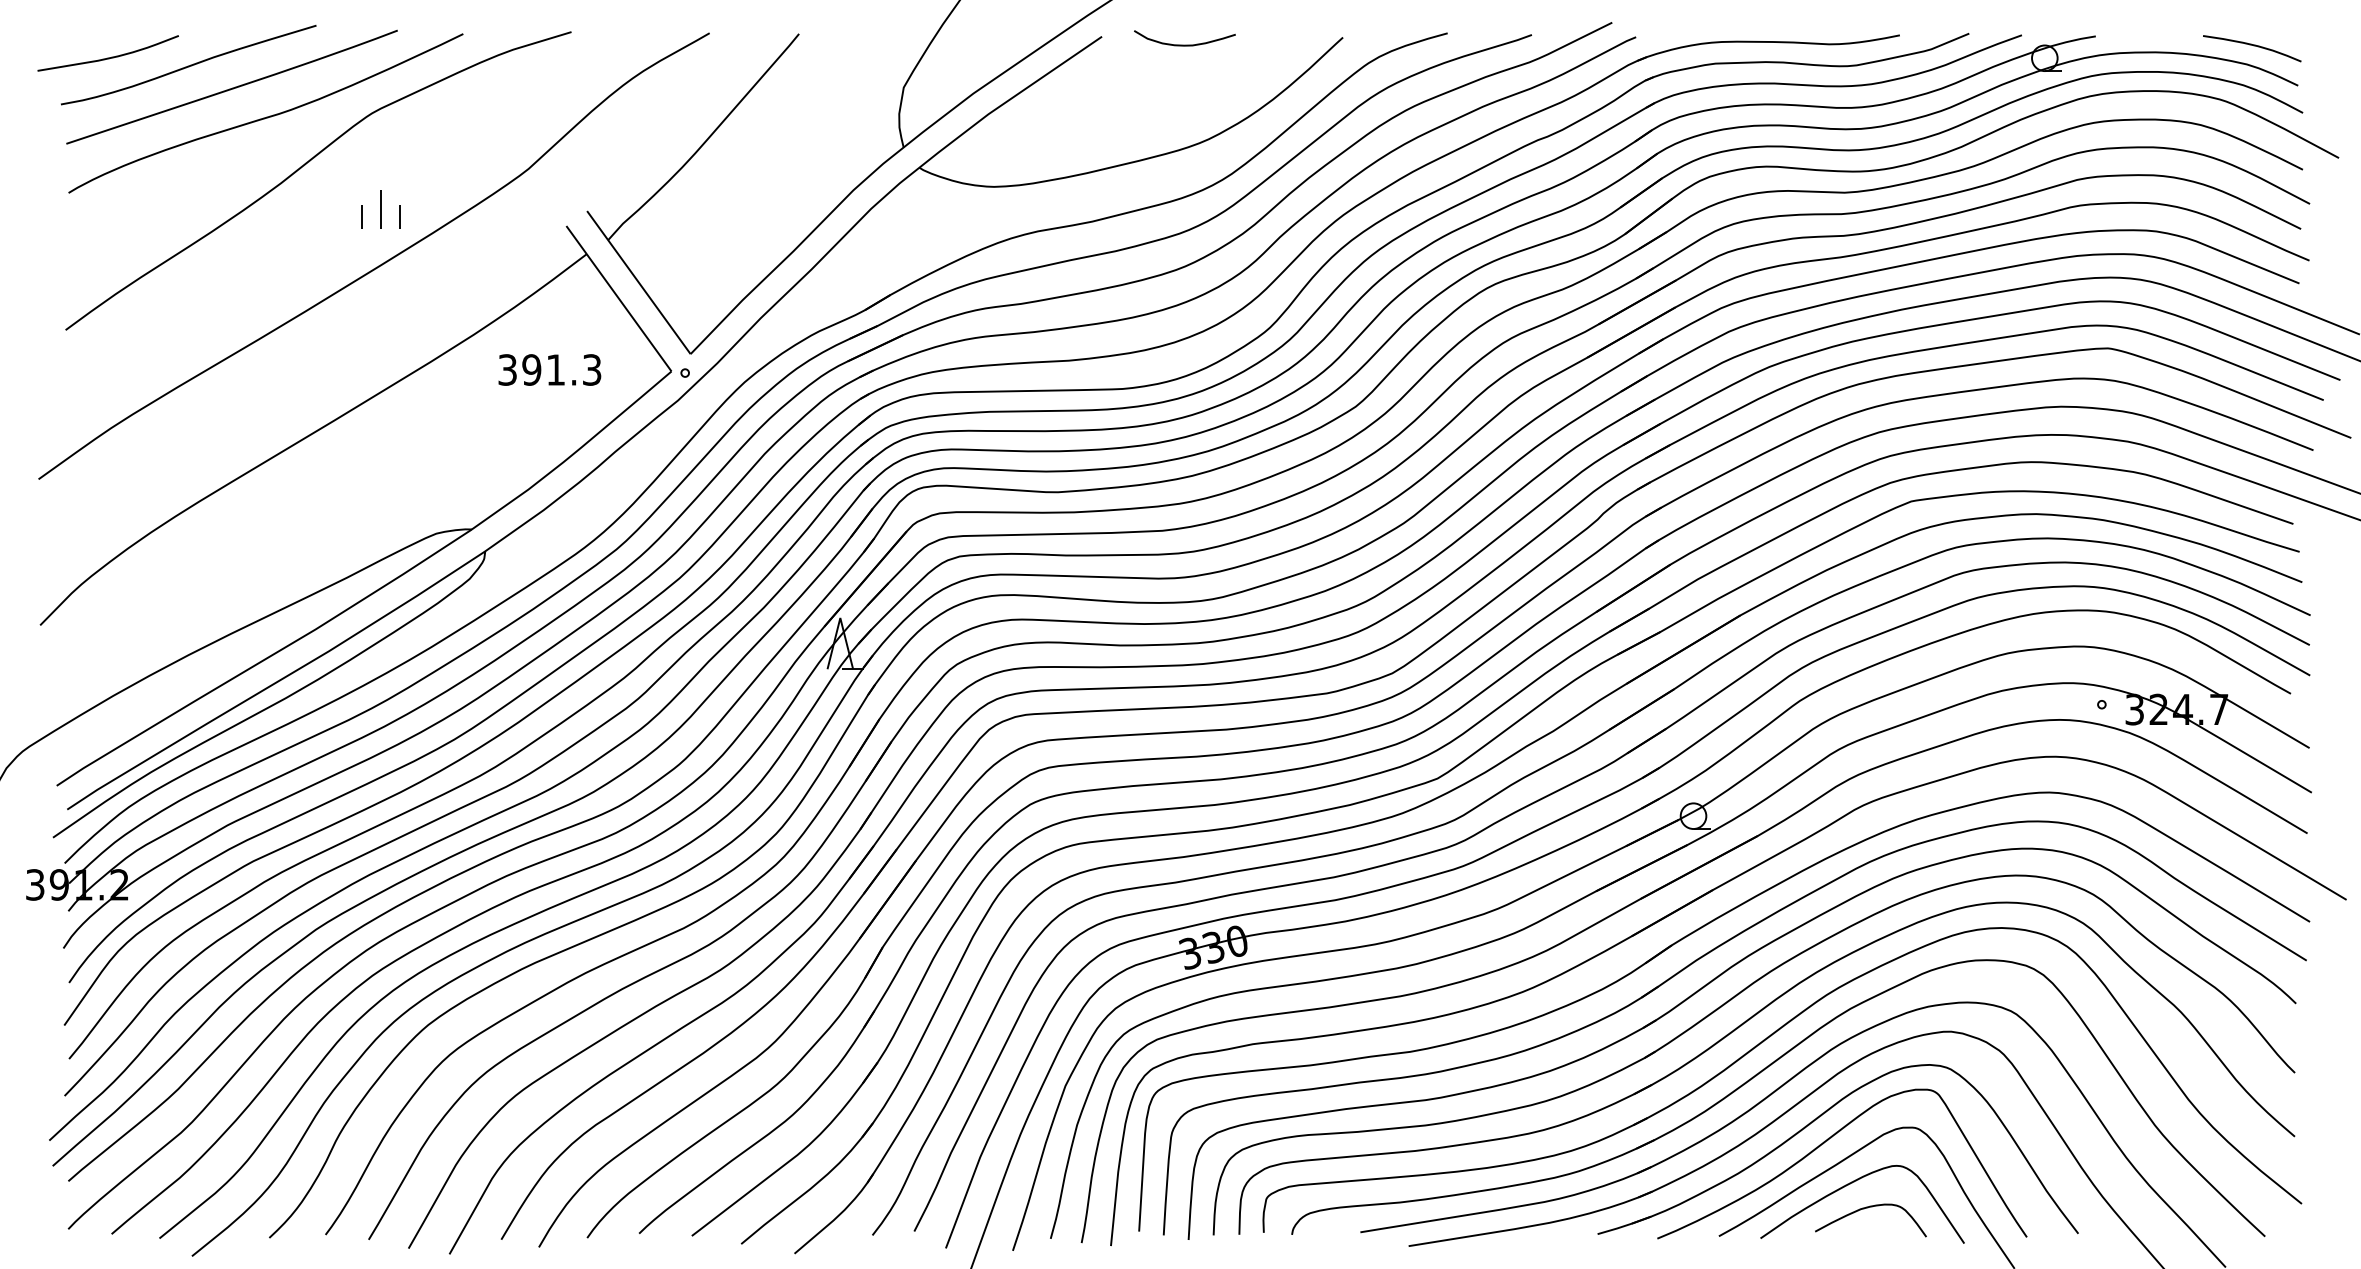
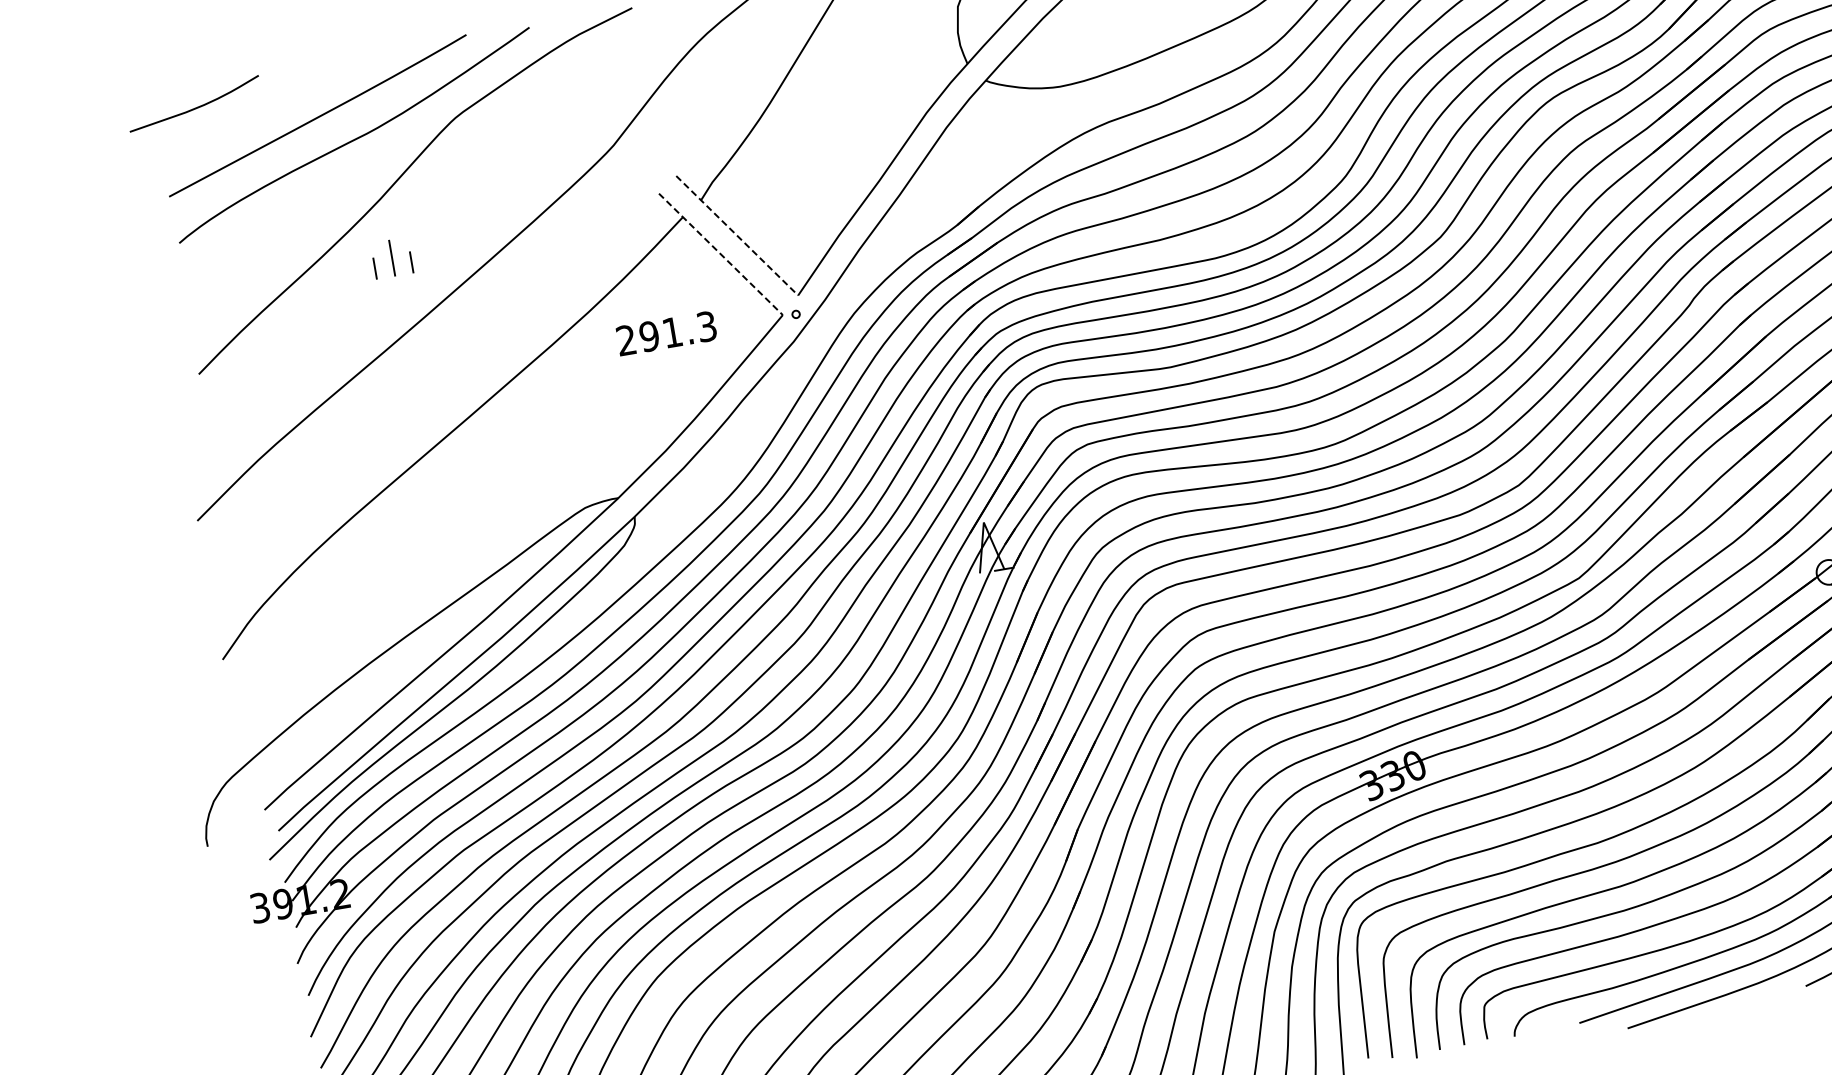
curve: (188, 65) -> (272, 102), removed
part: (380, 209) -> (391, 258), moved
line: (639, 283) -> (737, 236), solid -> dashed
line: (618, 298) -> (720, 254), solid -> dashed
text: (507, 369) -> (626, 339), 391.3 -> 291.3

